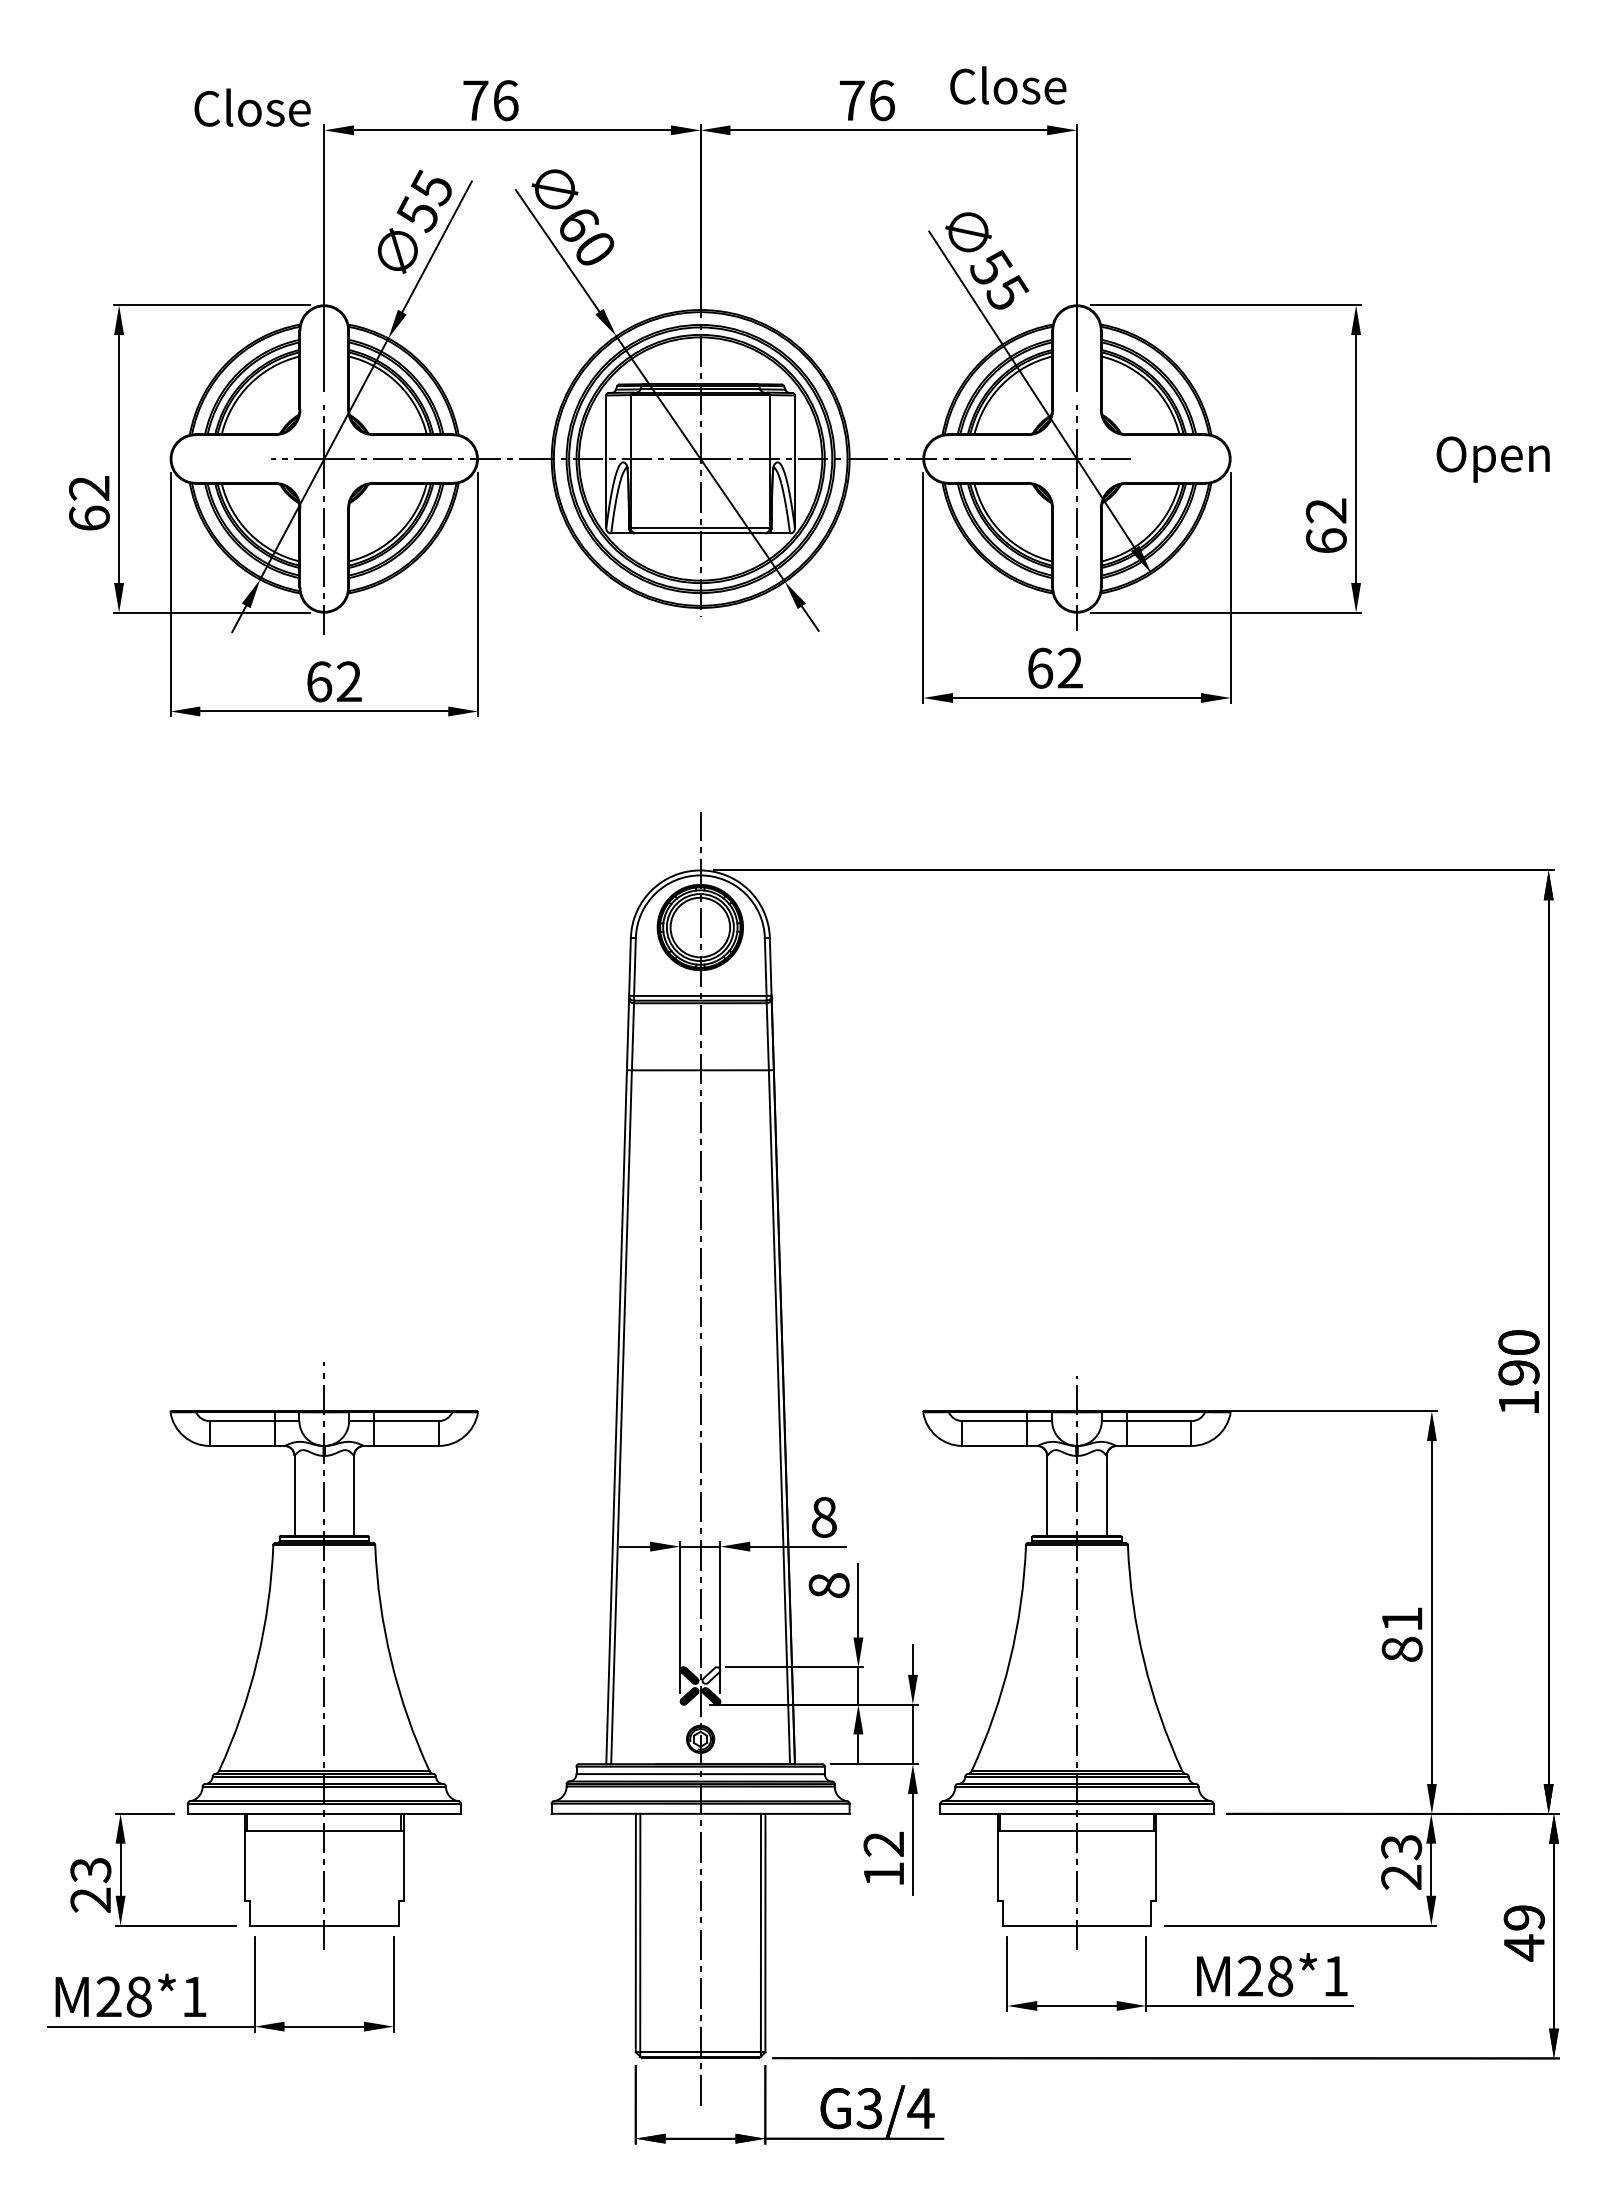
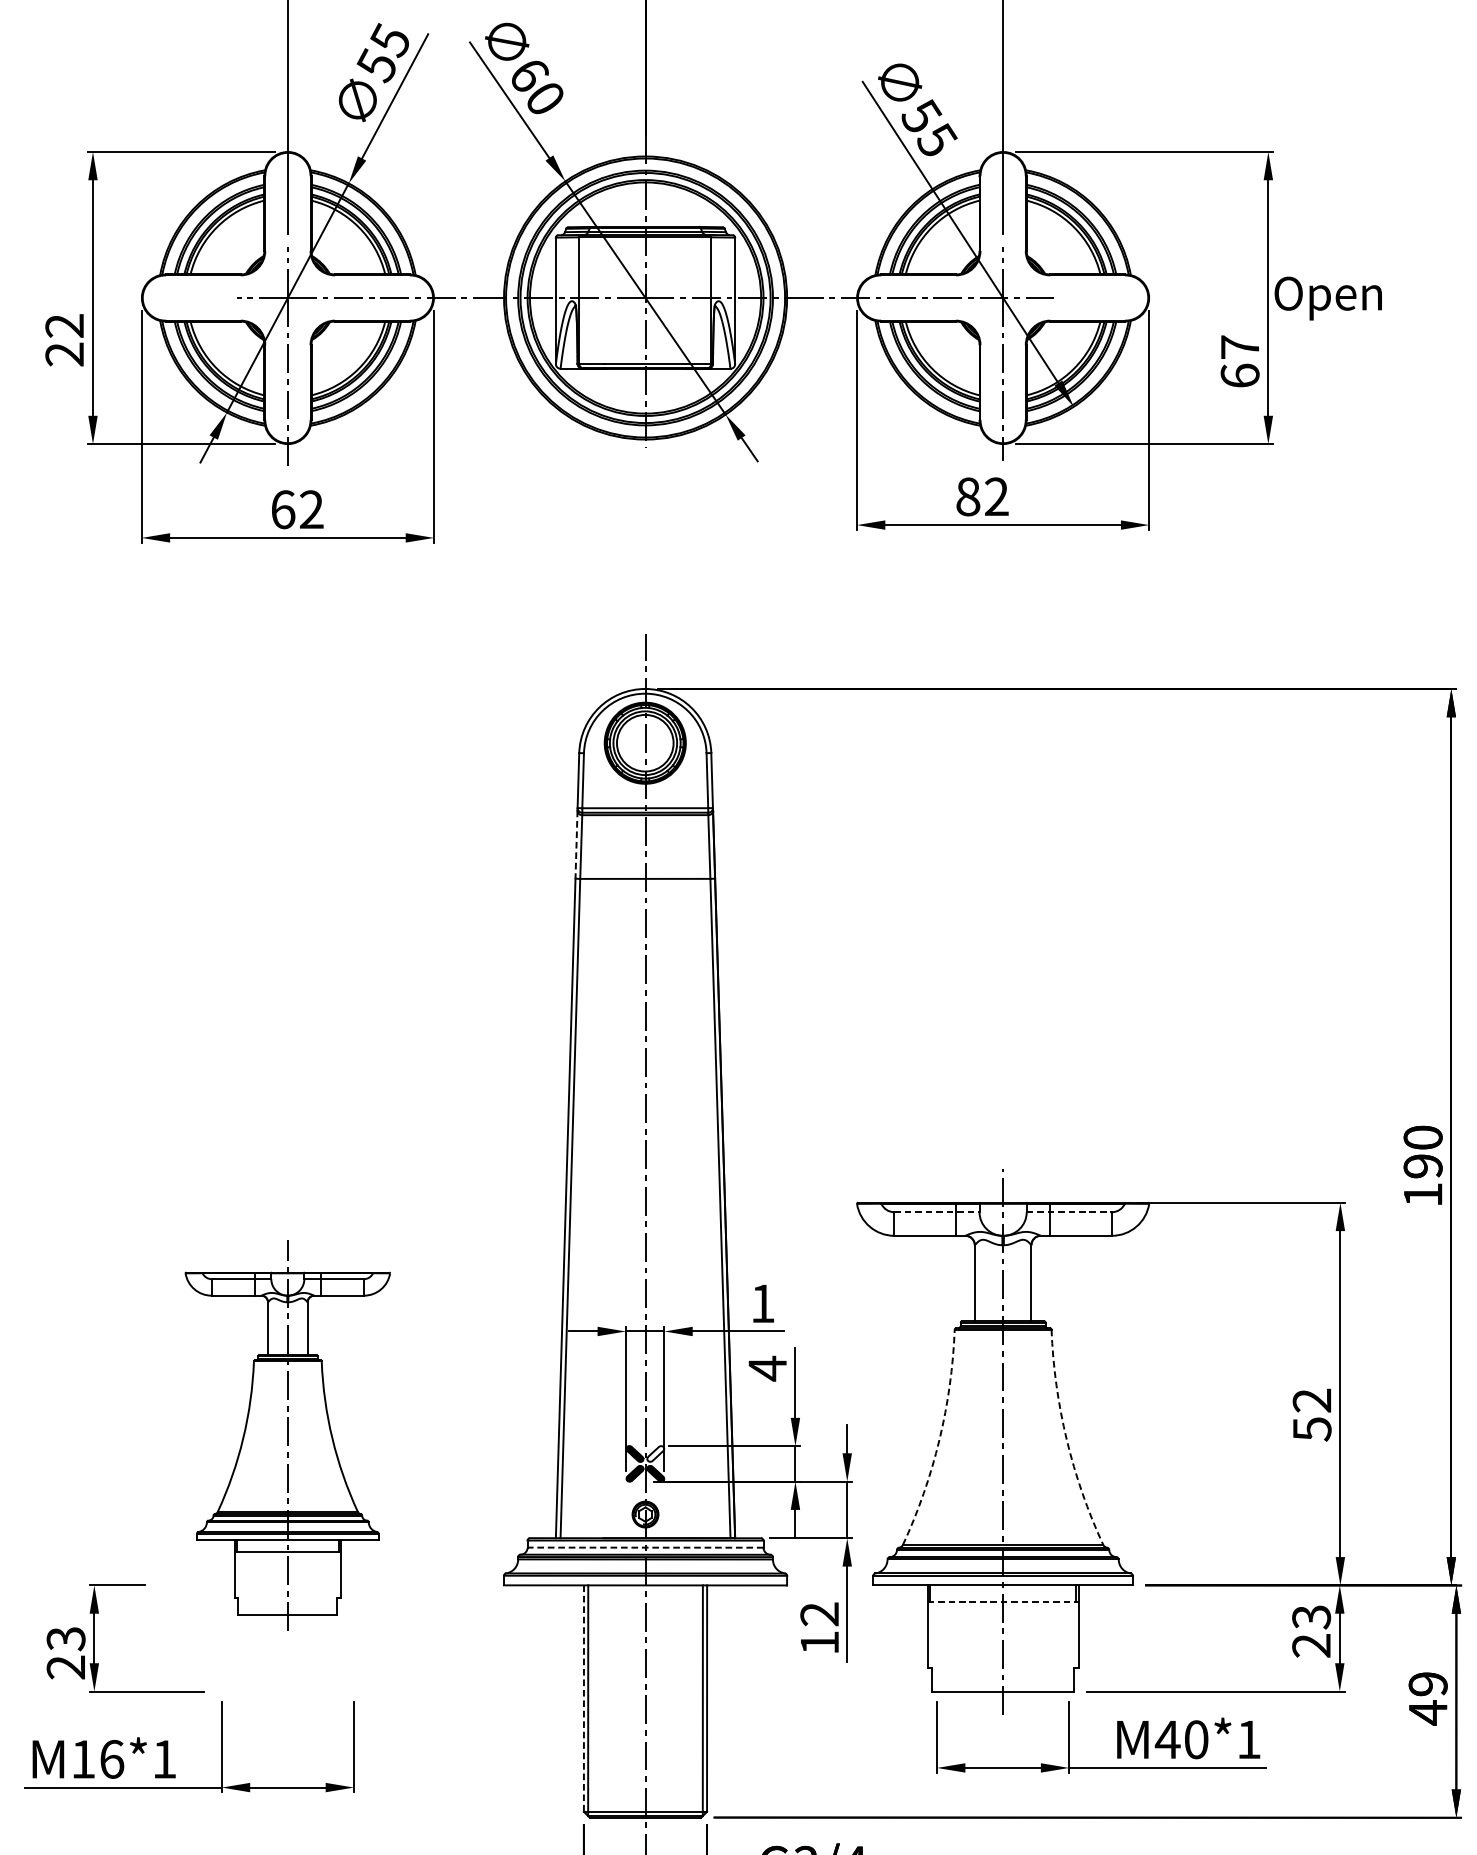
text: (1492, 459) -> (1327, 298), moved
text: (1326, 510) -> (1240, 346), 62 -> 67
text: (89, 517) -> (64, 353), 62 -> 22
text: (1040, 667) -> (968, 496), 62 -> 82
line: (628, 1034) -> (576, 844), solid -> dashed
line: (1007, 1421) -> (937, 1212), solid -> dashed
line: (1146, 1421) -> (1069, 1212), solid -> dashed
text: (823, 1517) -> (762, 1303), 8 -> 1
text: (828, 1585) -> (767, 1368), 8 -> 4
text: (1401, 1634) -> (1311, 1414), 81 -> 52
part: (323, 1655) -> (287, 1434), size x0.7
arc: (1009, 1660) -> (939, 1439), solid -> dashed
arc: (1143, 1660) -> (1066, 1439), solid -> dashed
line: (700, 1774) -> (645, 1547), solid -> dashed
line: (1077, 1831) -> (1003, 1602), solid -> dashed
line: (635, 1933) -> (583, 1699), solid -> dashed
text: (1264, 1975) -> (1181, 1738), M28*1 -> M40*1
text: (123, 1996) -> (97, 1758), M28*1 -> M16*1

